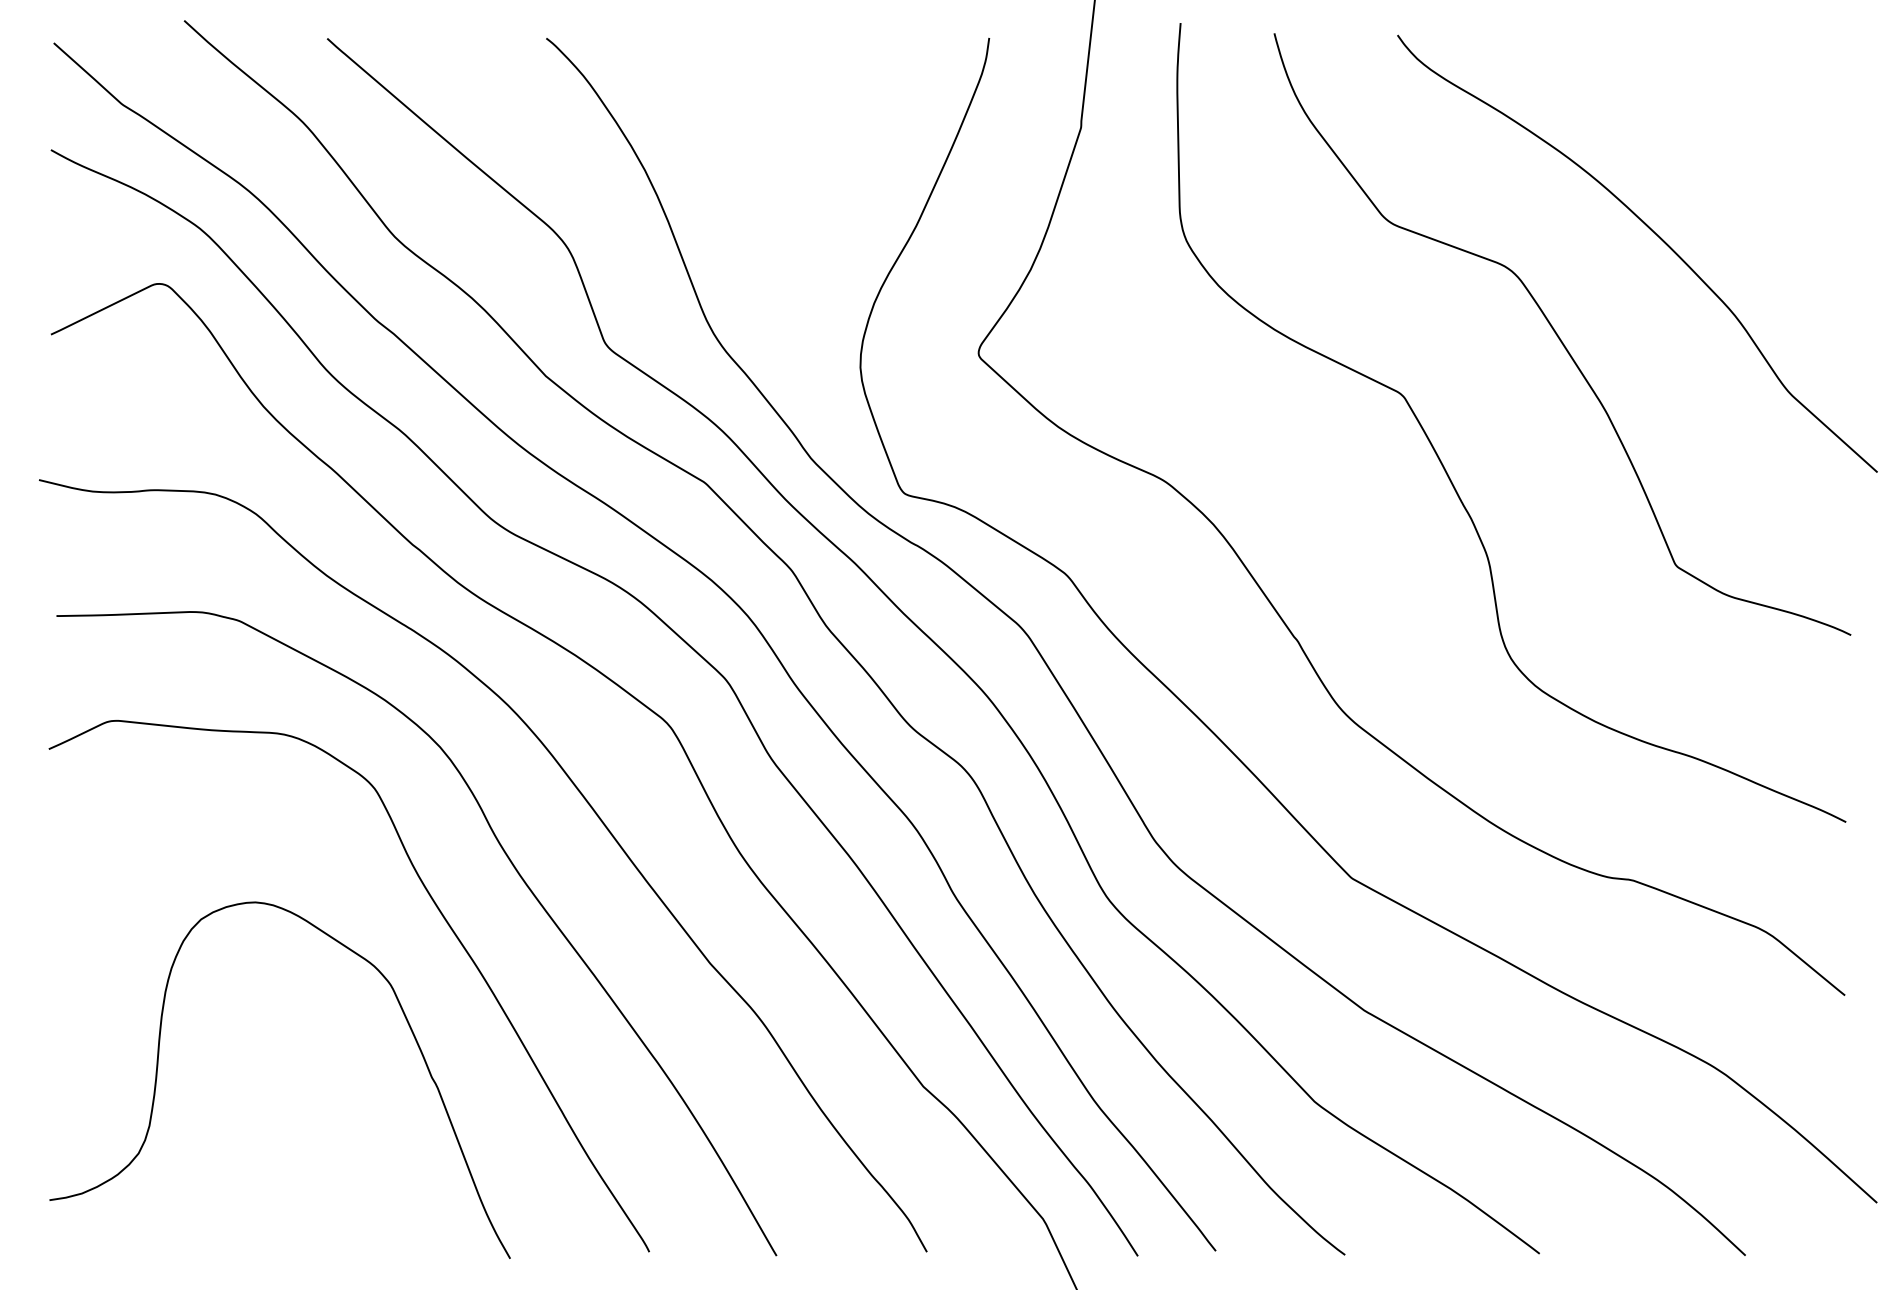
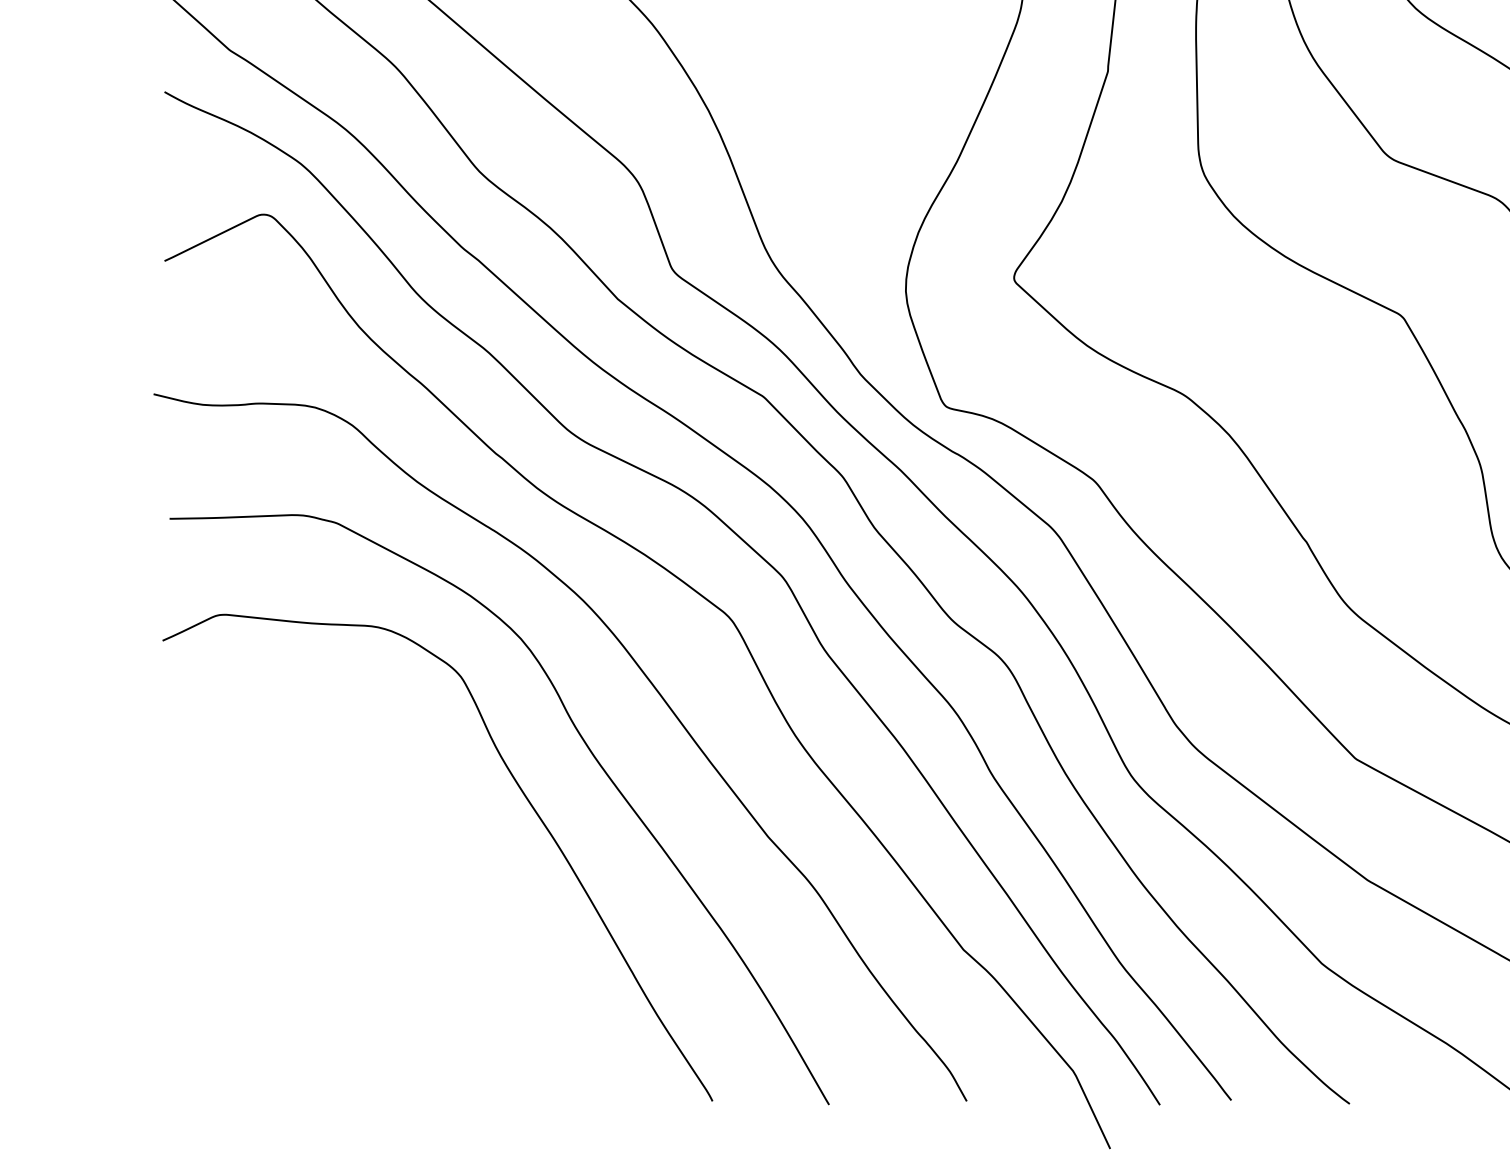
curve: (158, 1067) -> (263, 932), removed

